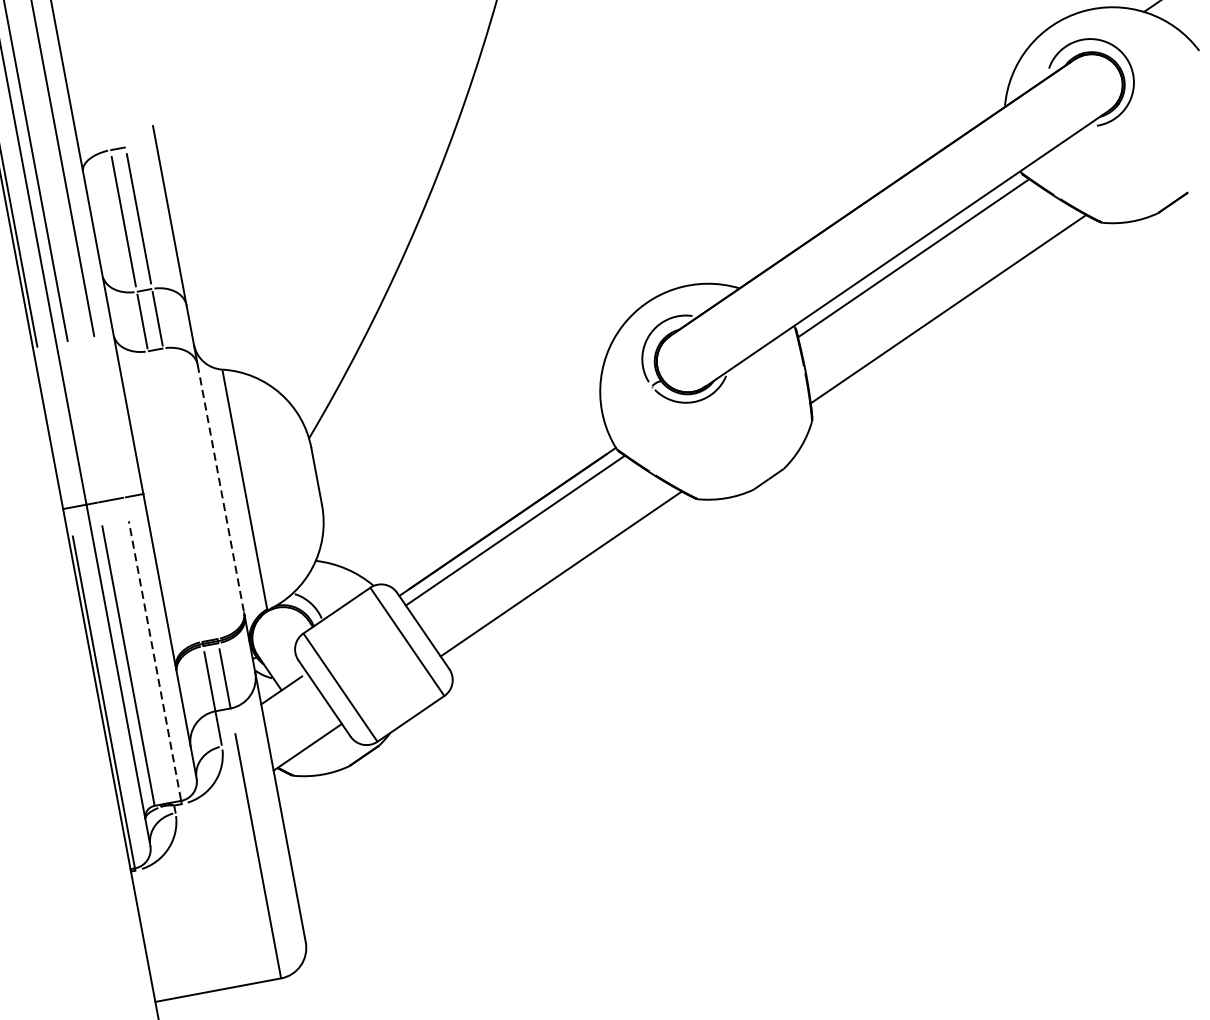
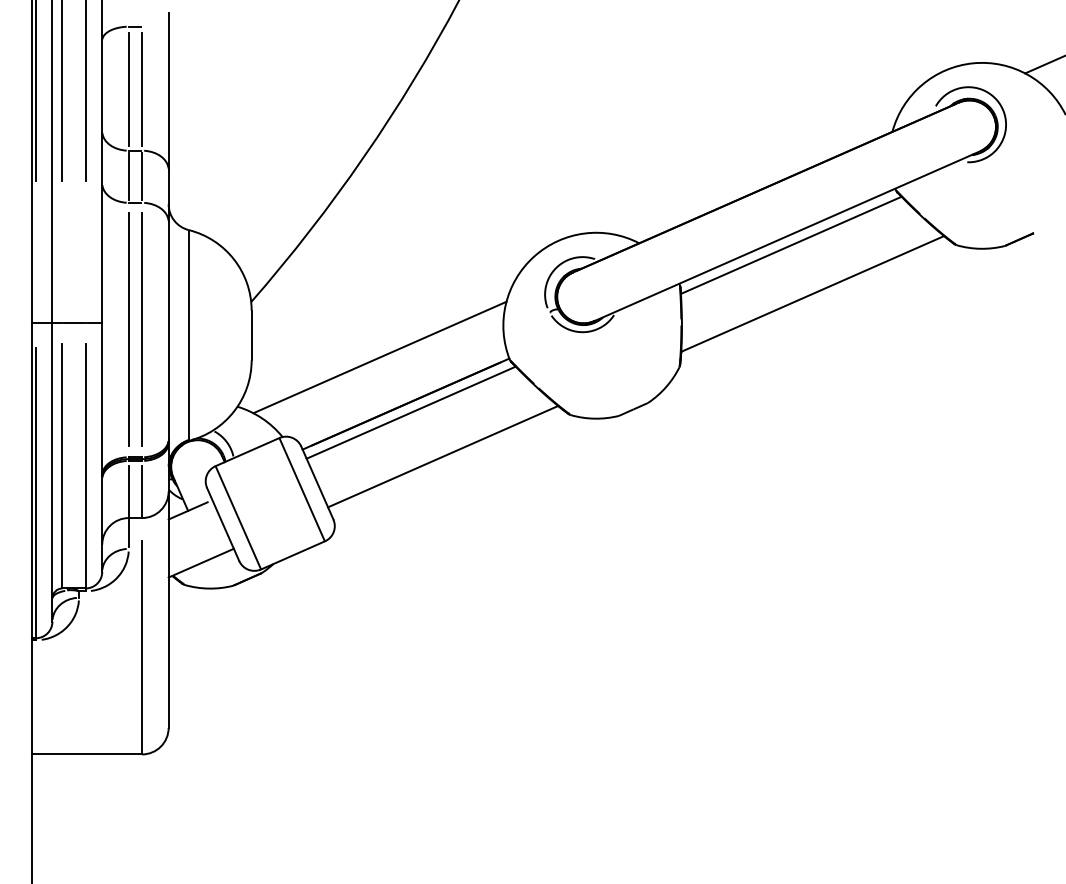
line: (467, 474) -> (379, 357), added
line: (220, 488) -> (168, 330), dashed -> solid
line: (190, 493) -> (142, 329), added
line: (174, 496) -> (128, 329), added
line: (154, 660) -> (85, 465), dashed -> solid

